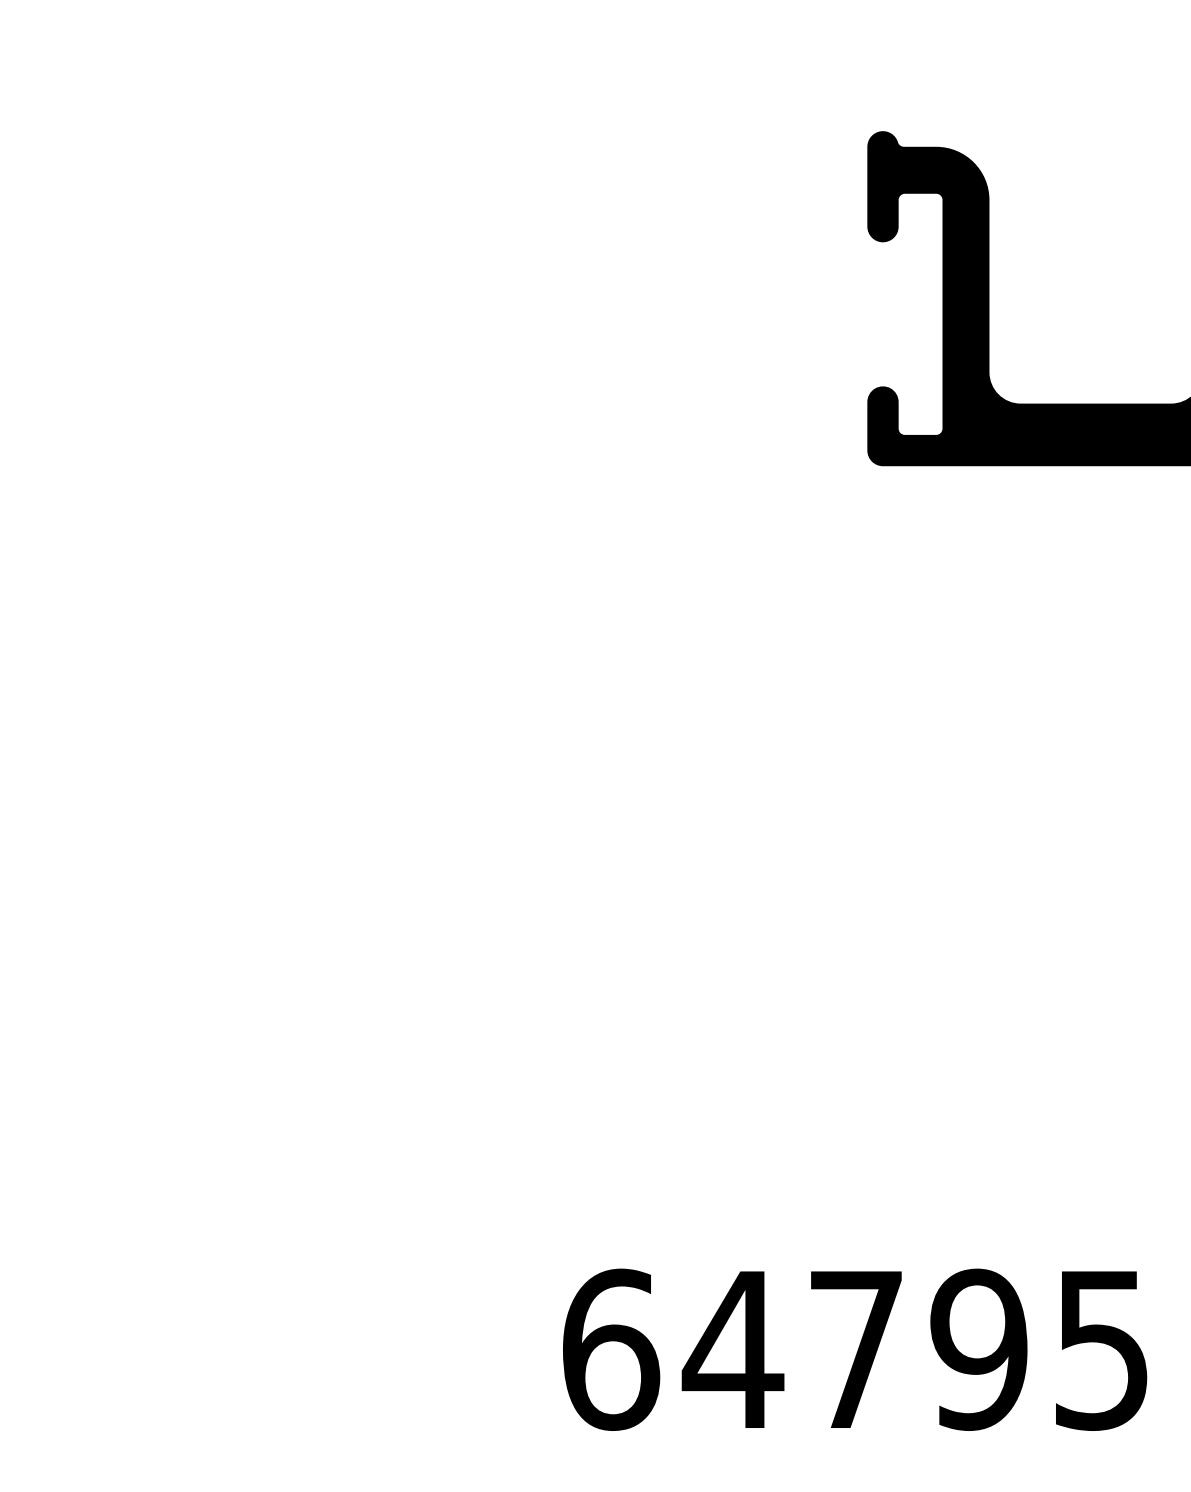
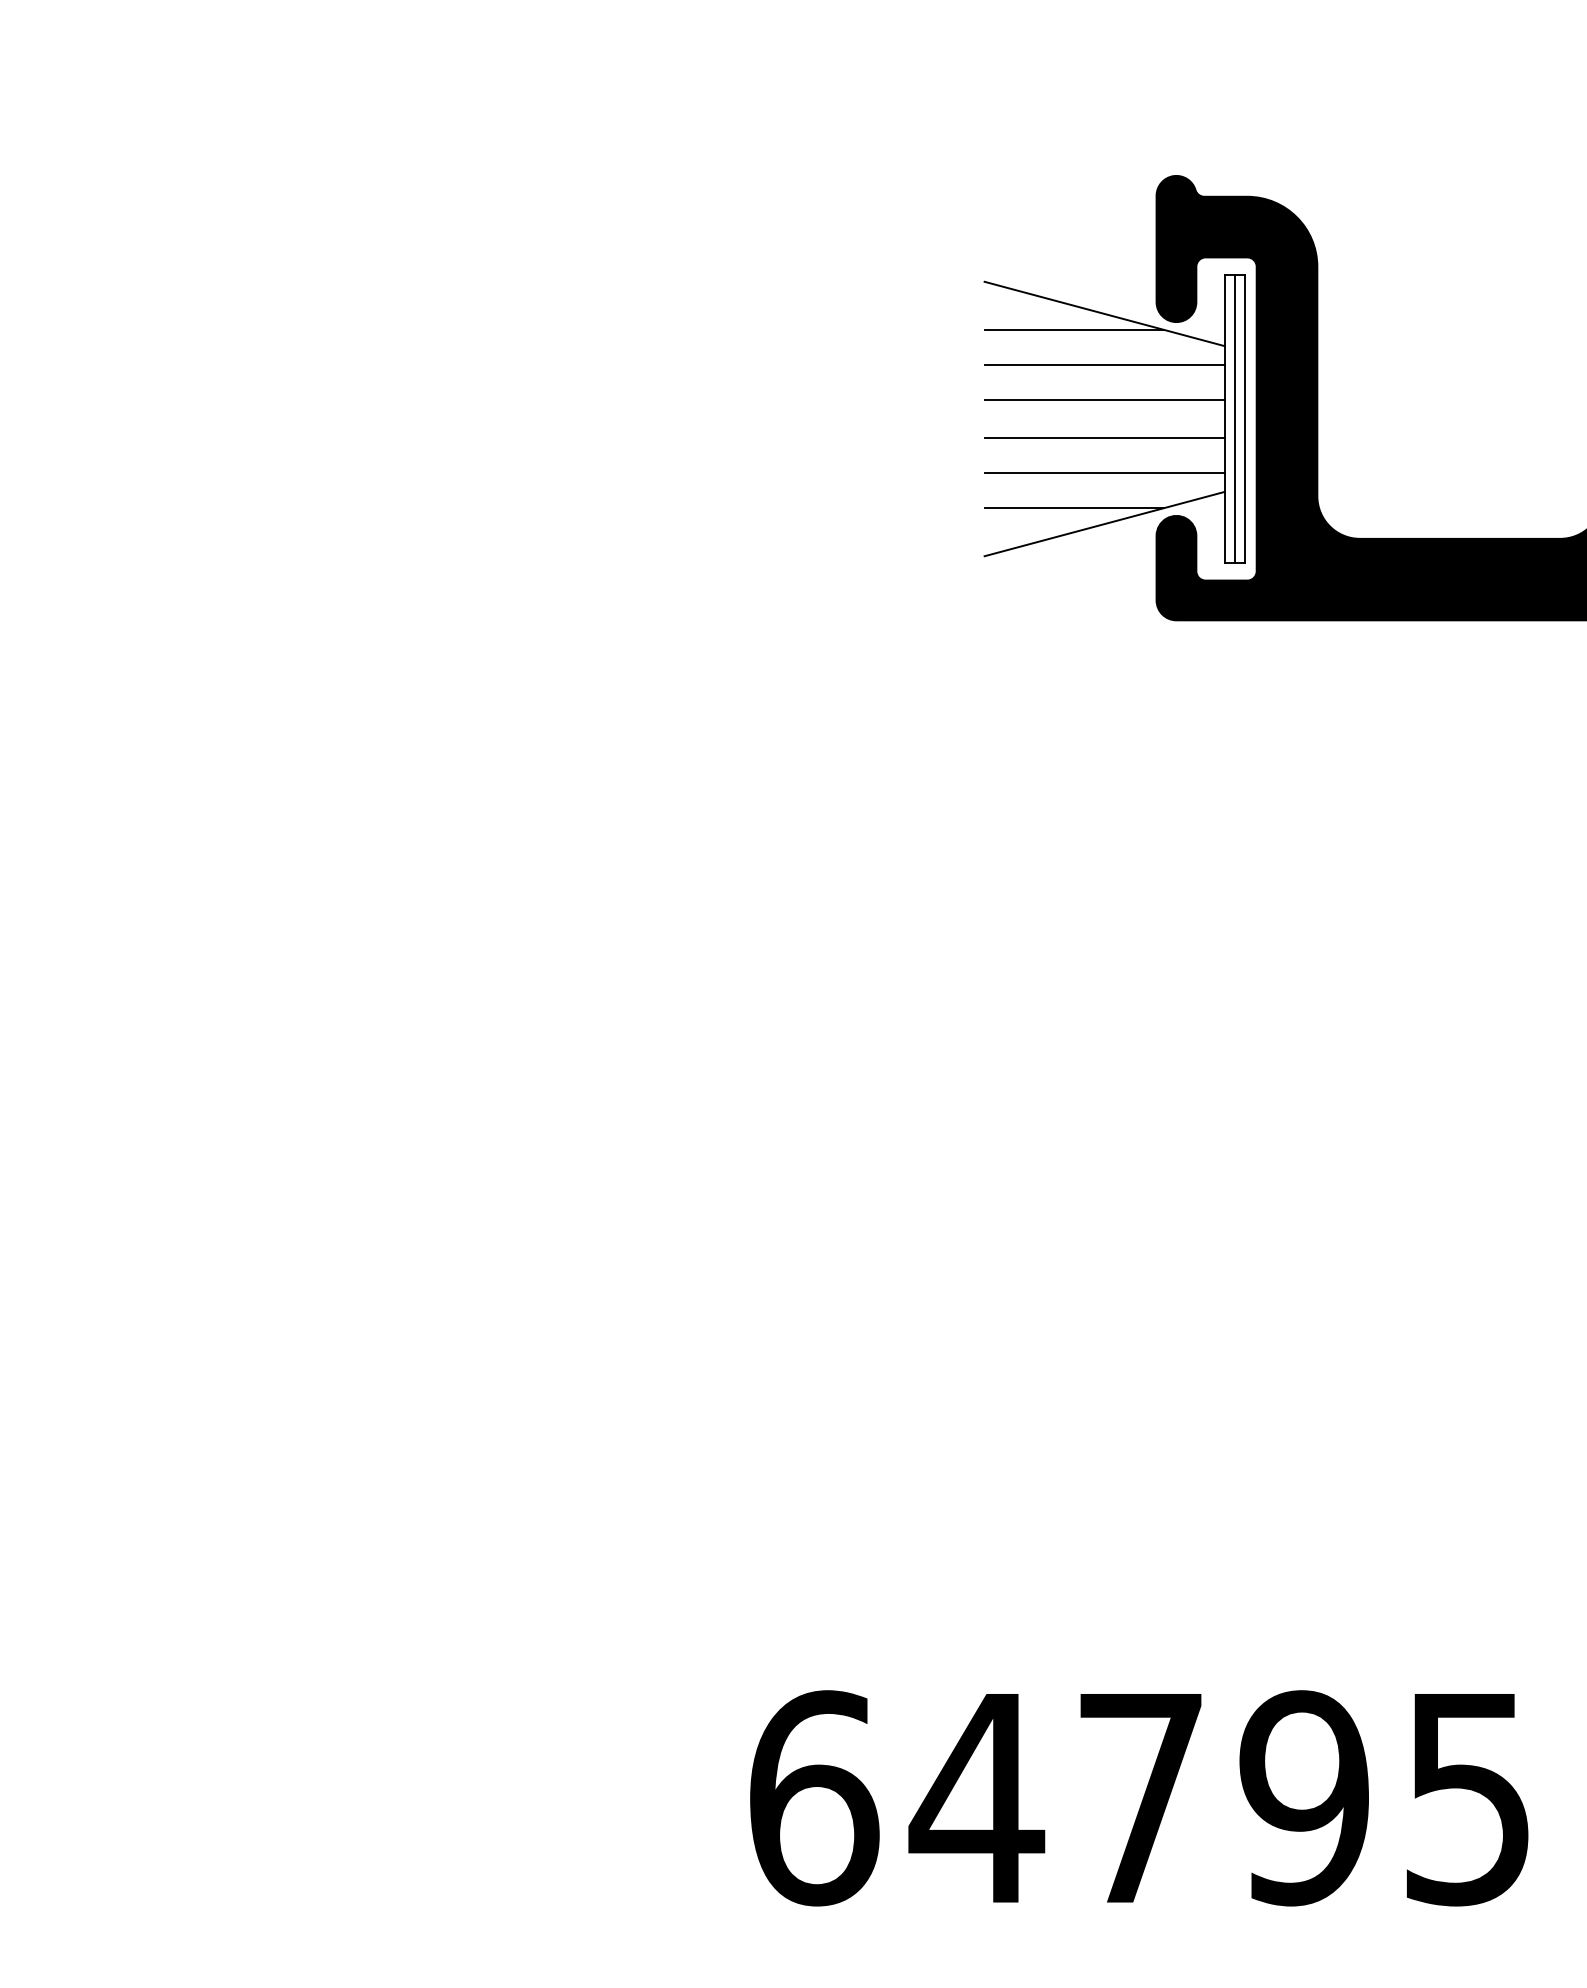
part: (836, 300) -> (1114, 400), added

